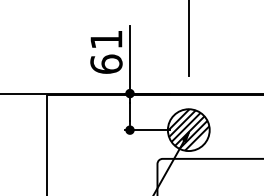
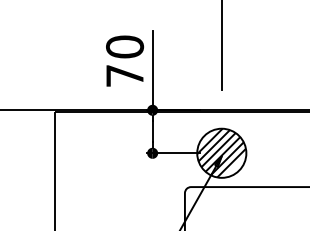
text: (106, 52) -> (125, 61), 61 -> 70

